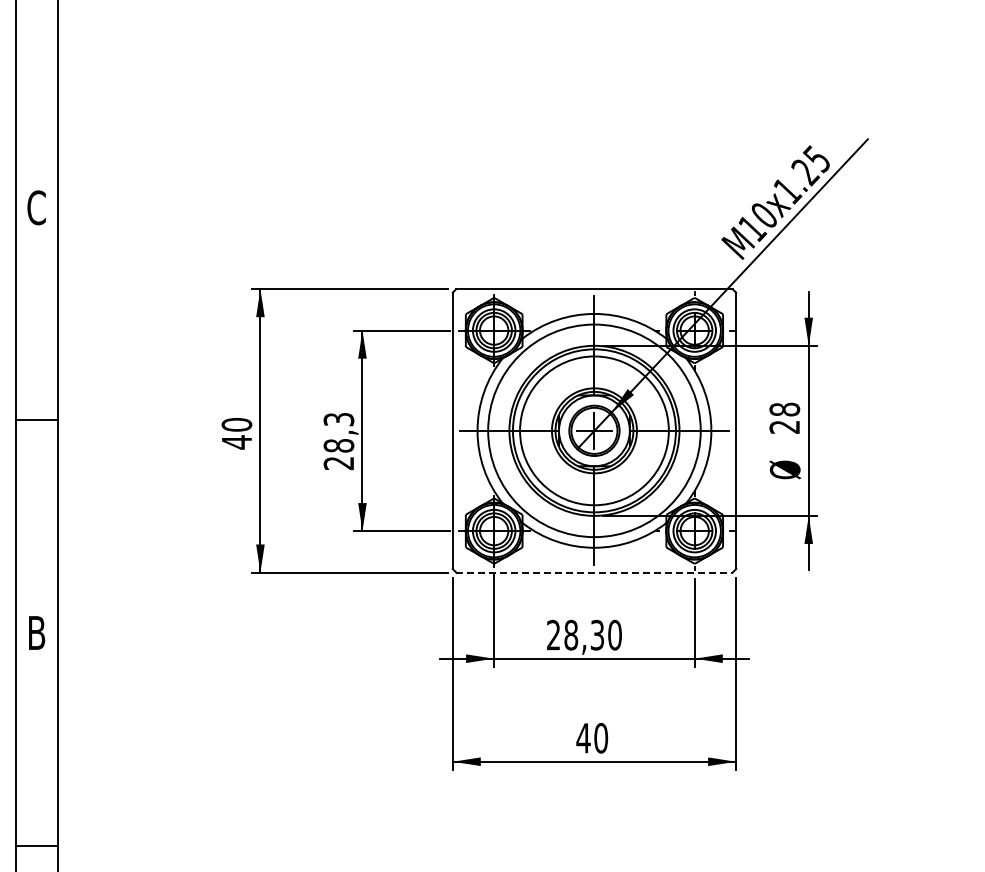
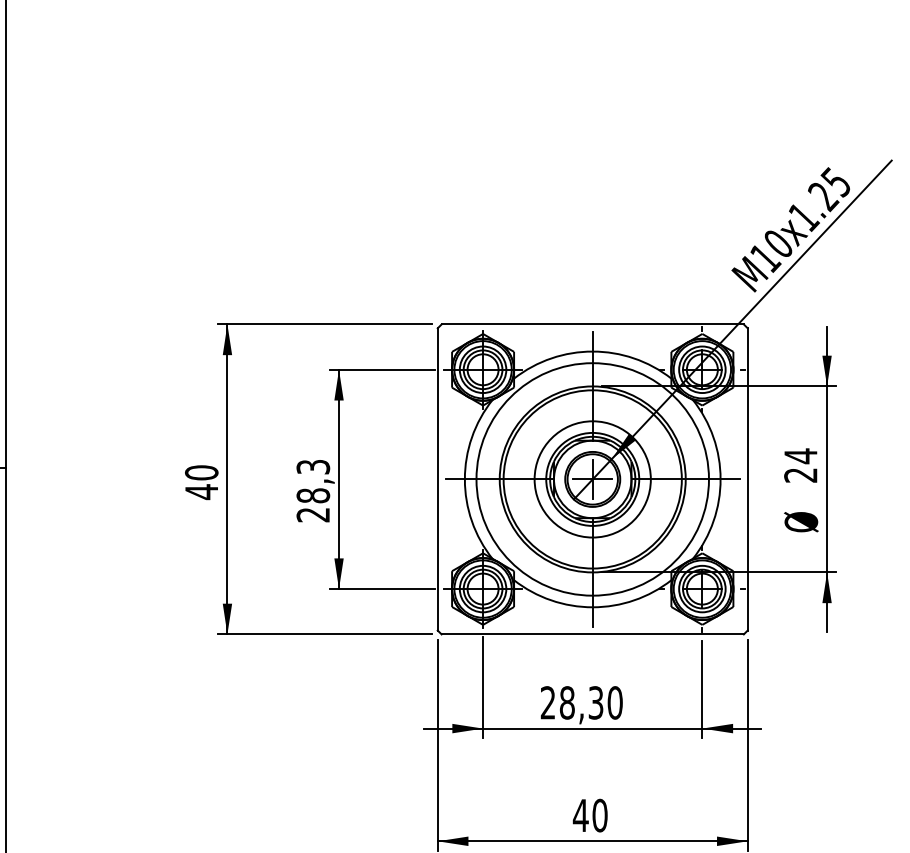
text: (784, 409) -> (800, 456), 28 -> 24
circle: (594, 430) -> (592, 479), size x0.71
line: (594, 572) -> (592, 634), dashed -> solid

